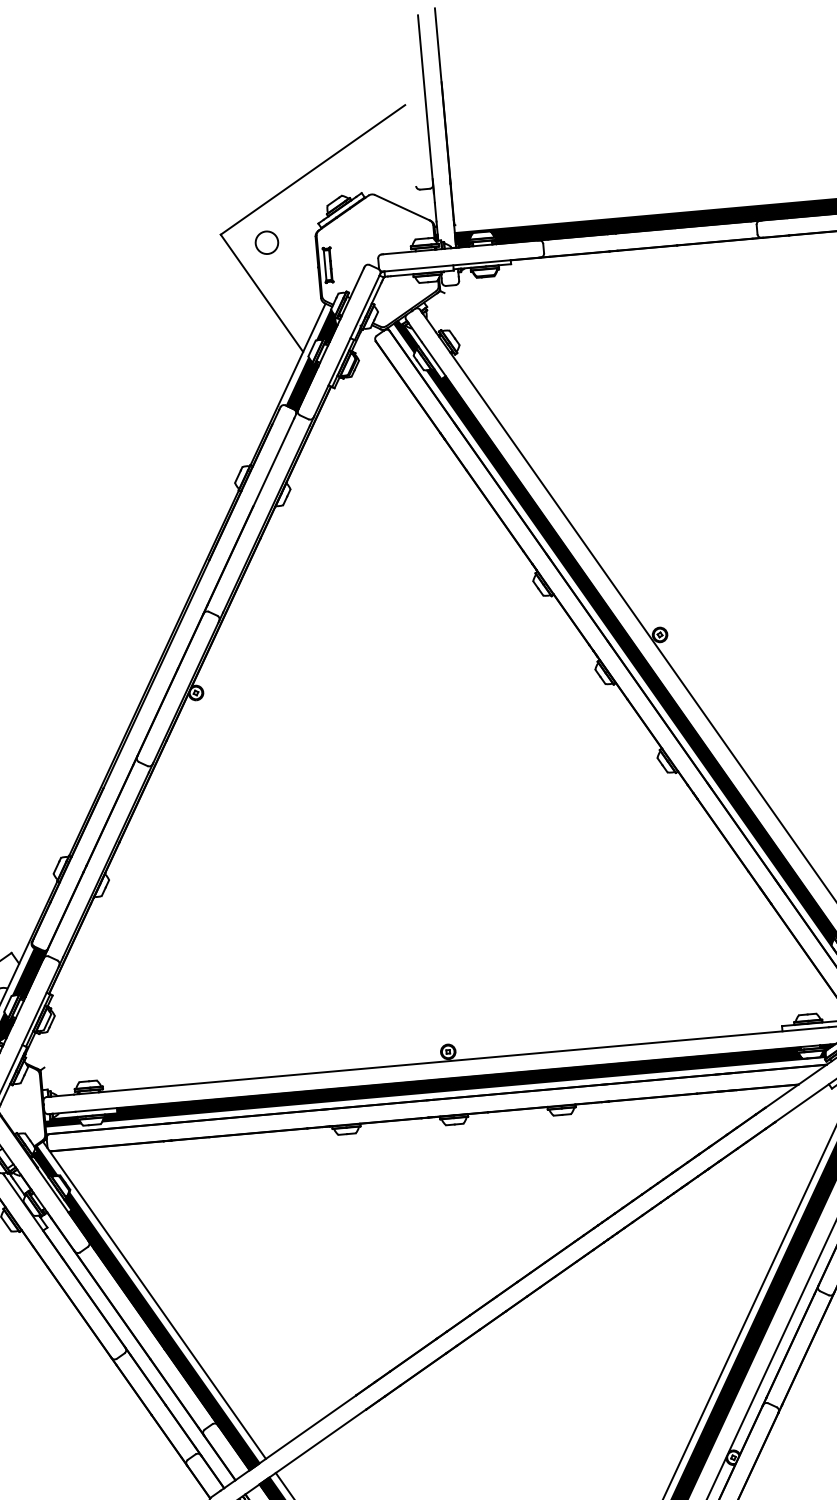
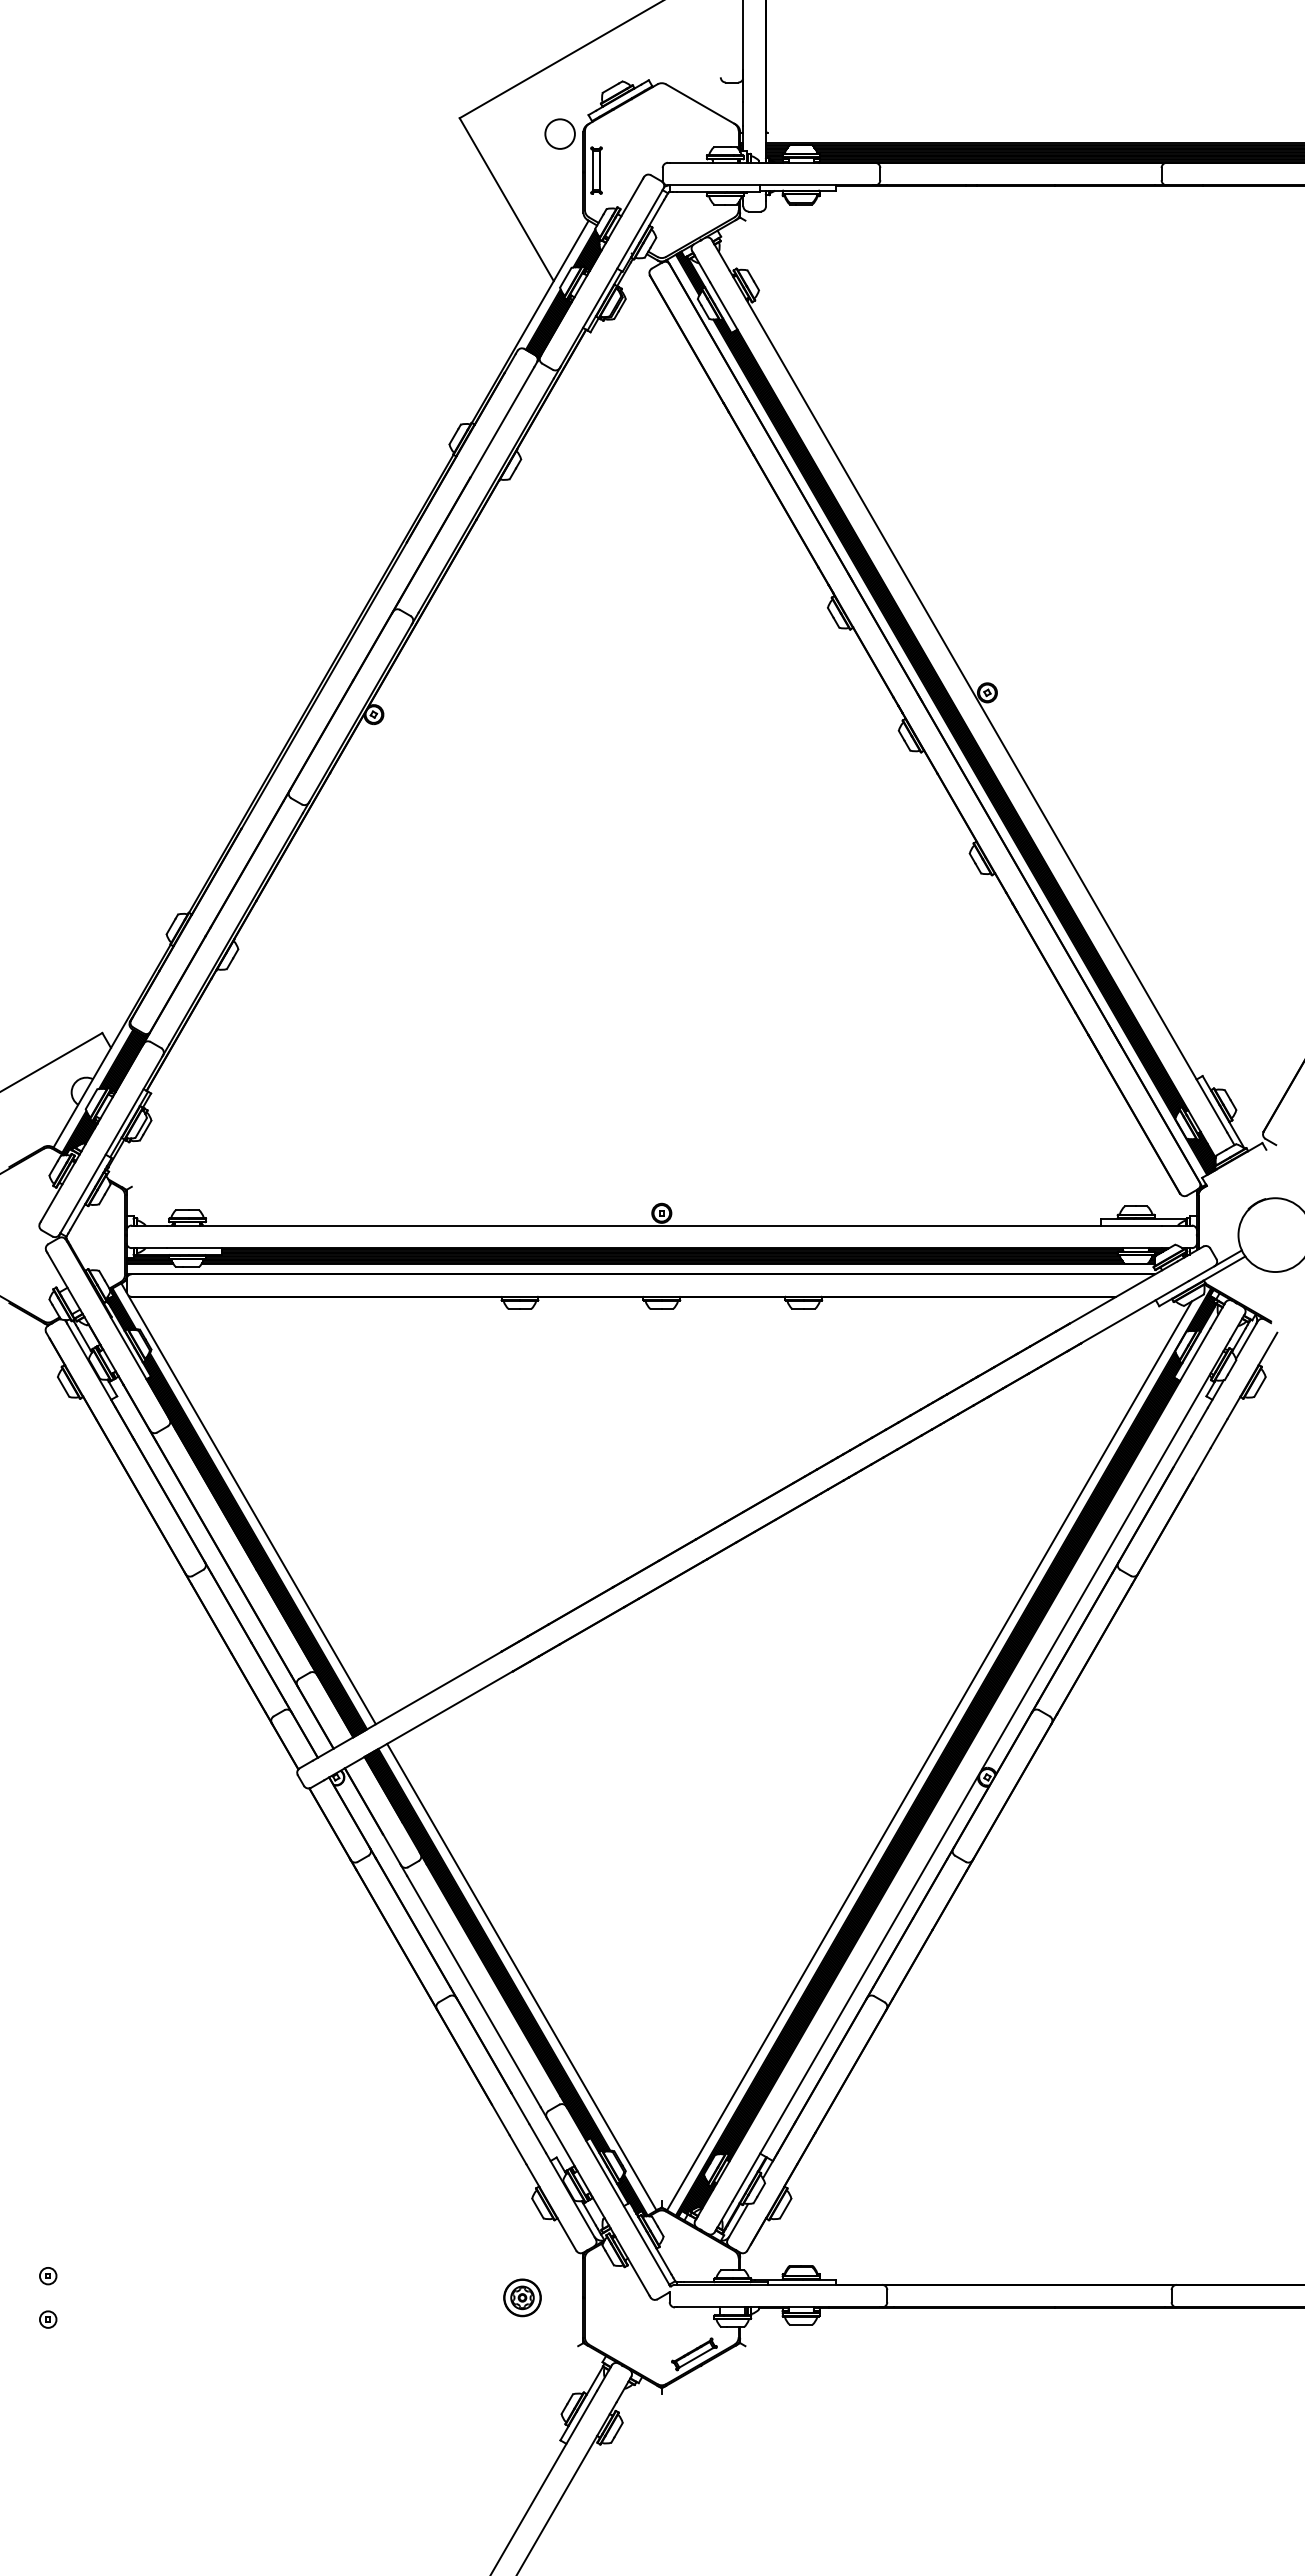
circle: (266, 242) -> (559, 133), moved

